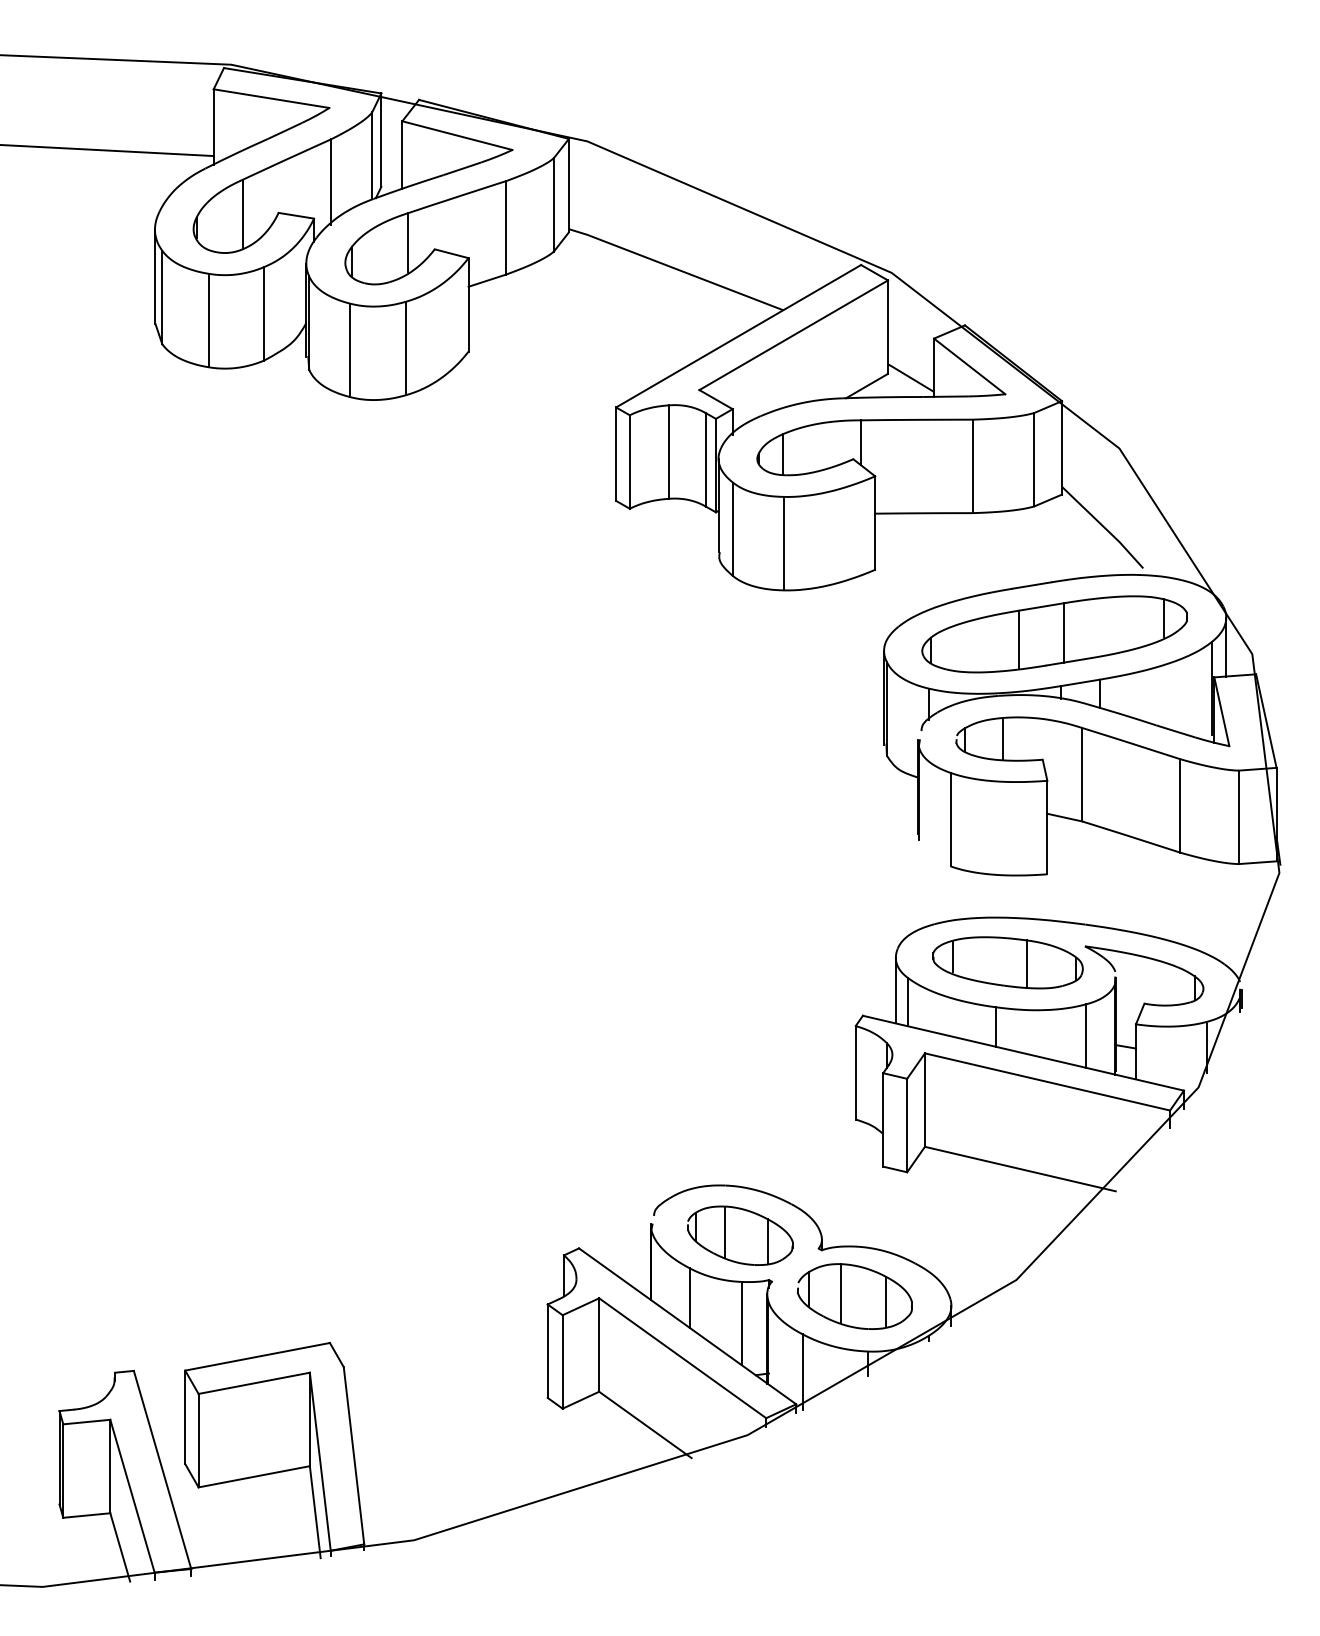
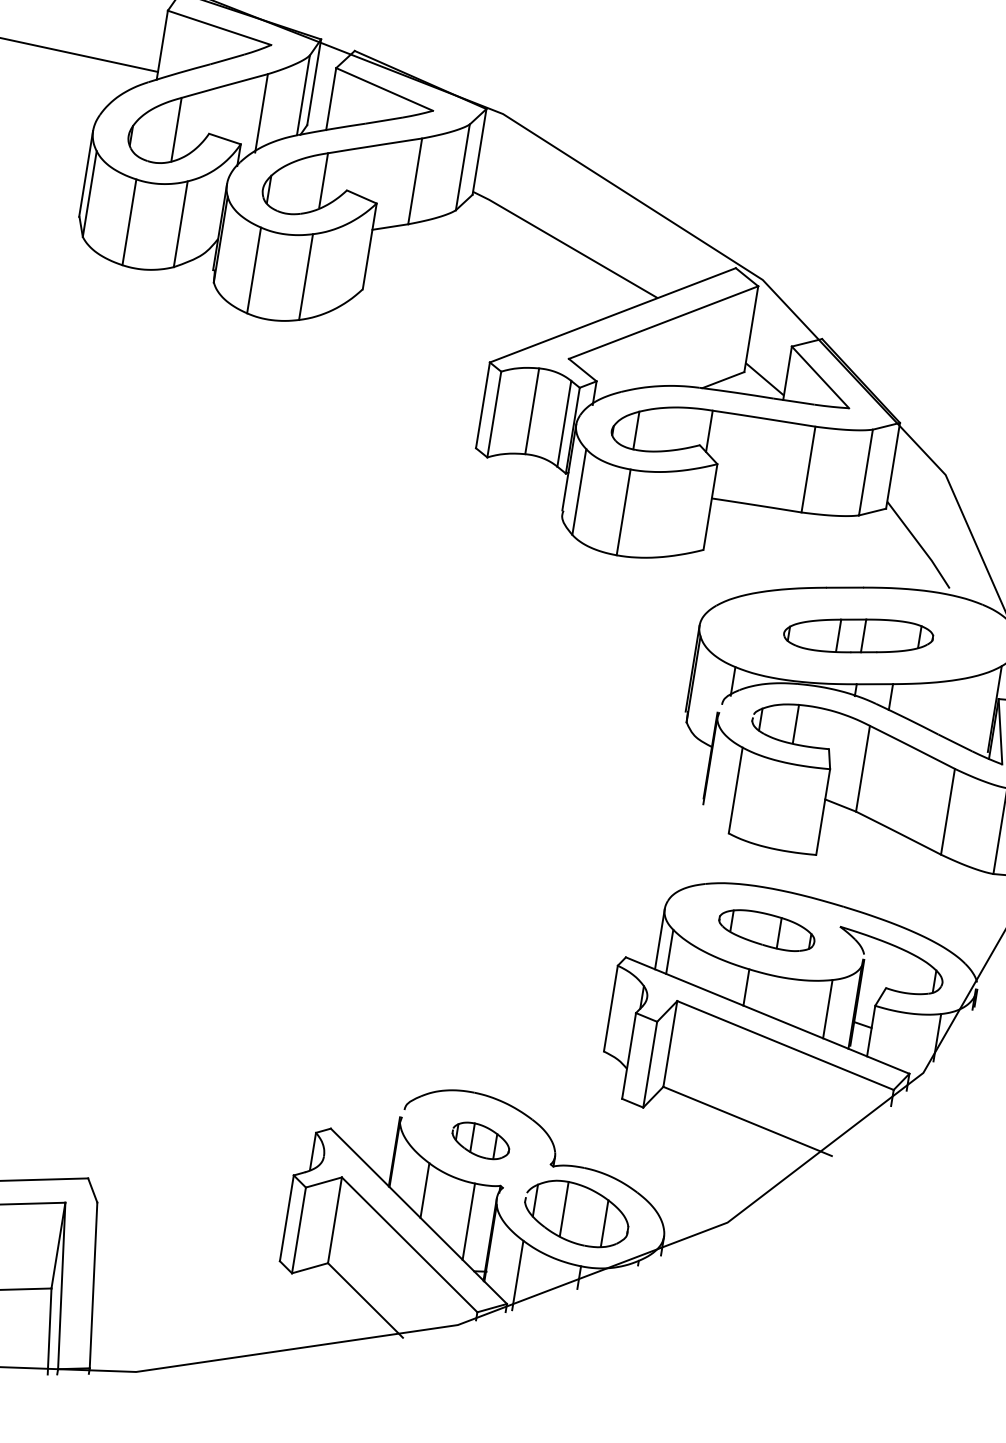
part: (1054, 634) -> (858, 635), size x0.6
part: (1007, 962) -> (766, 929), size x0.7
part: (740, 1235) -> (480, 1140), size x0.6

